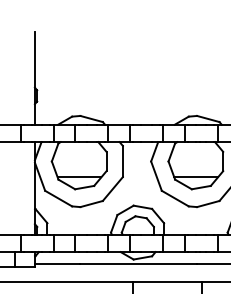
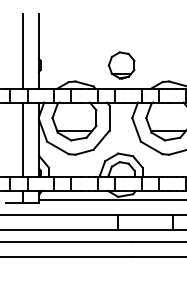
line: (14, 78) -> (22, 51), added
part: (137, 96) -> (121, 65), added
line: (14, 188) -> (22, 139), added

